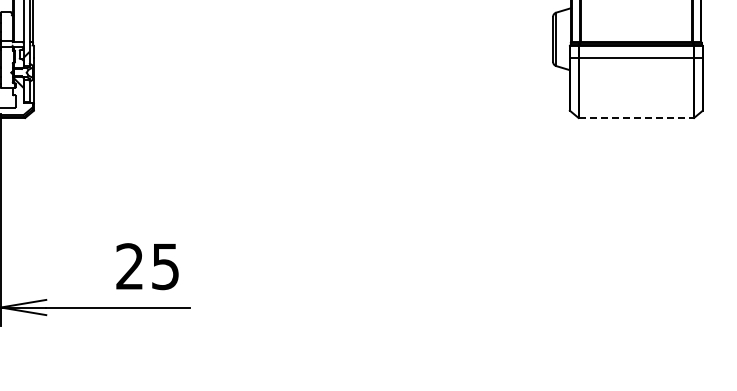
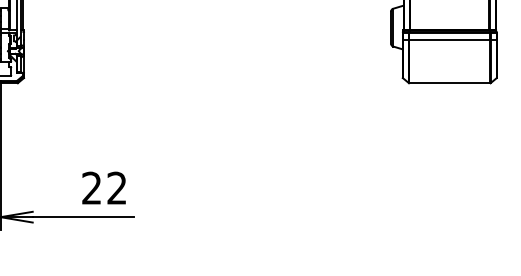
line: (636, 118) -> (449, 83), dashed -> solid
text: (165, 266) -> (117, 188), 25 -> 22

